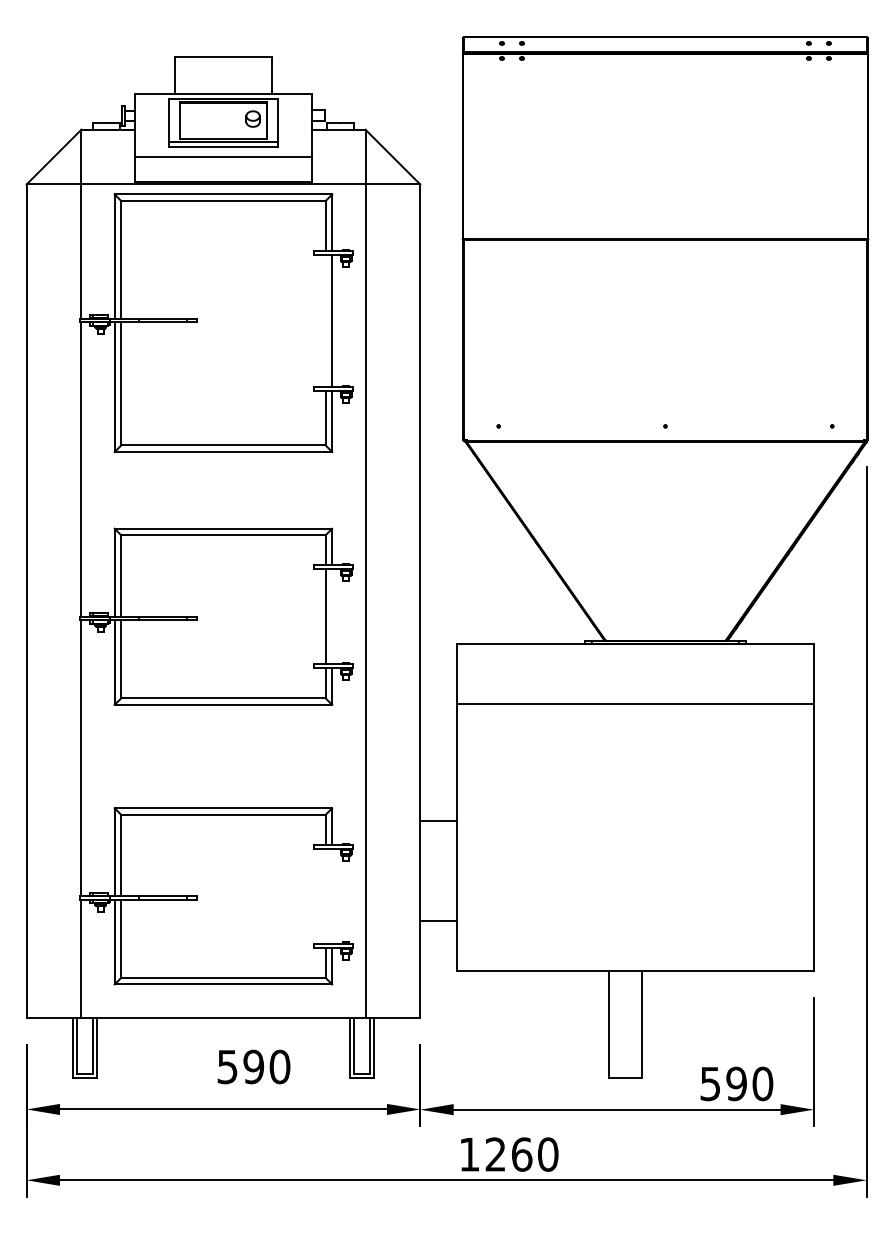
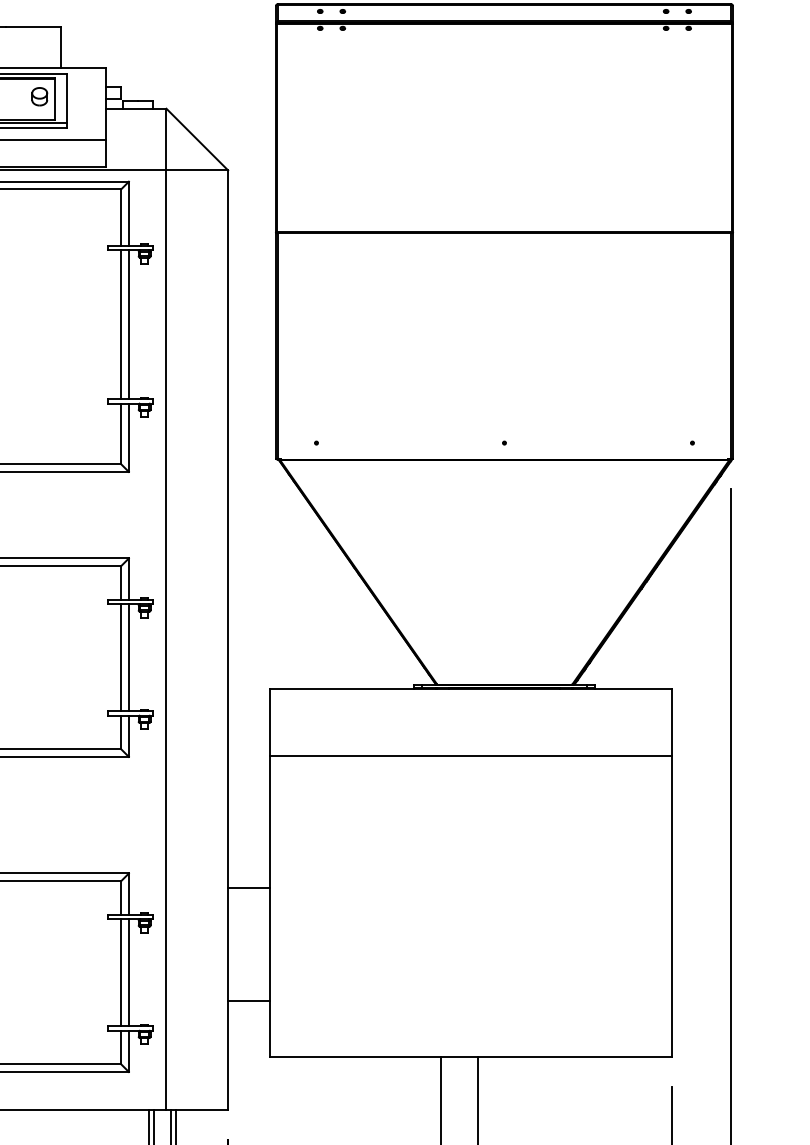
line: (325, 321) -> (121, 324), added
line: (332, 616) -> (129, 657), added
line: (325, 896) -> (121, 972), added
line: (332, 896) -> (129, 972), added

